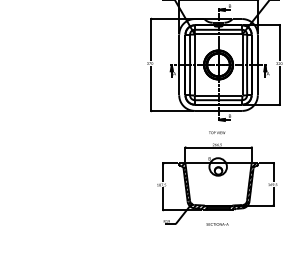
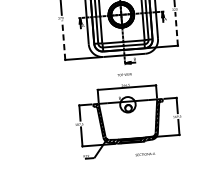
line: (279, 85) -> (176, 28), solid -> dashed
line: (151, 88) -> (63, 40), solid -> dashed
text: (217, 224) -> (145, 154), moved

